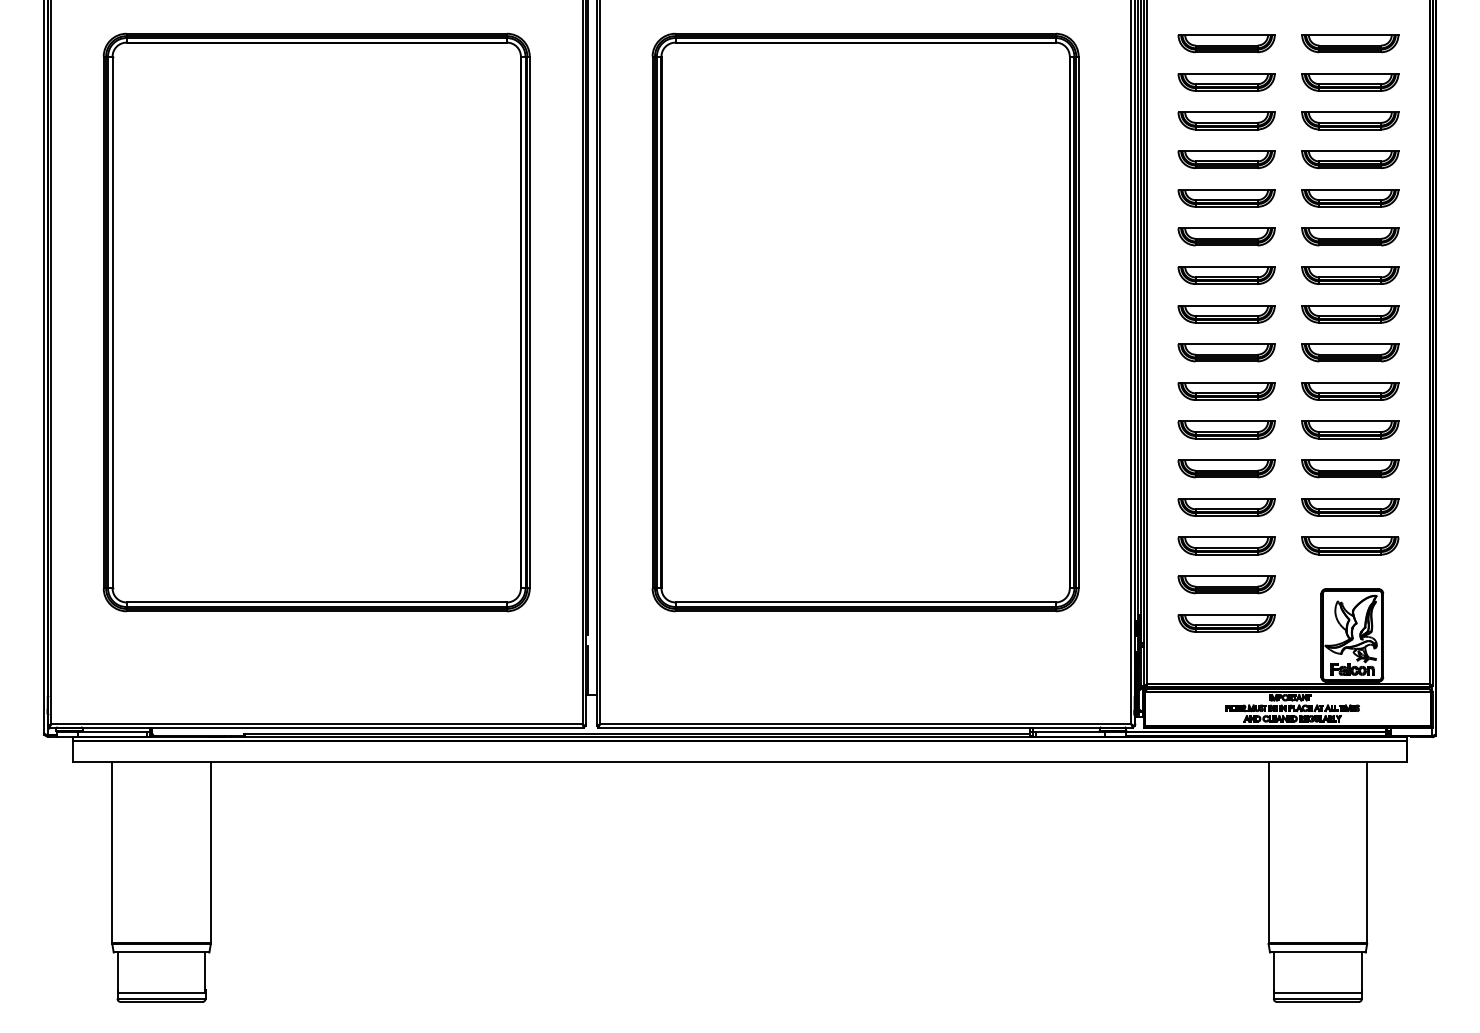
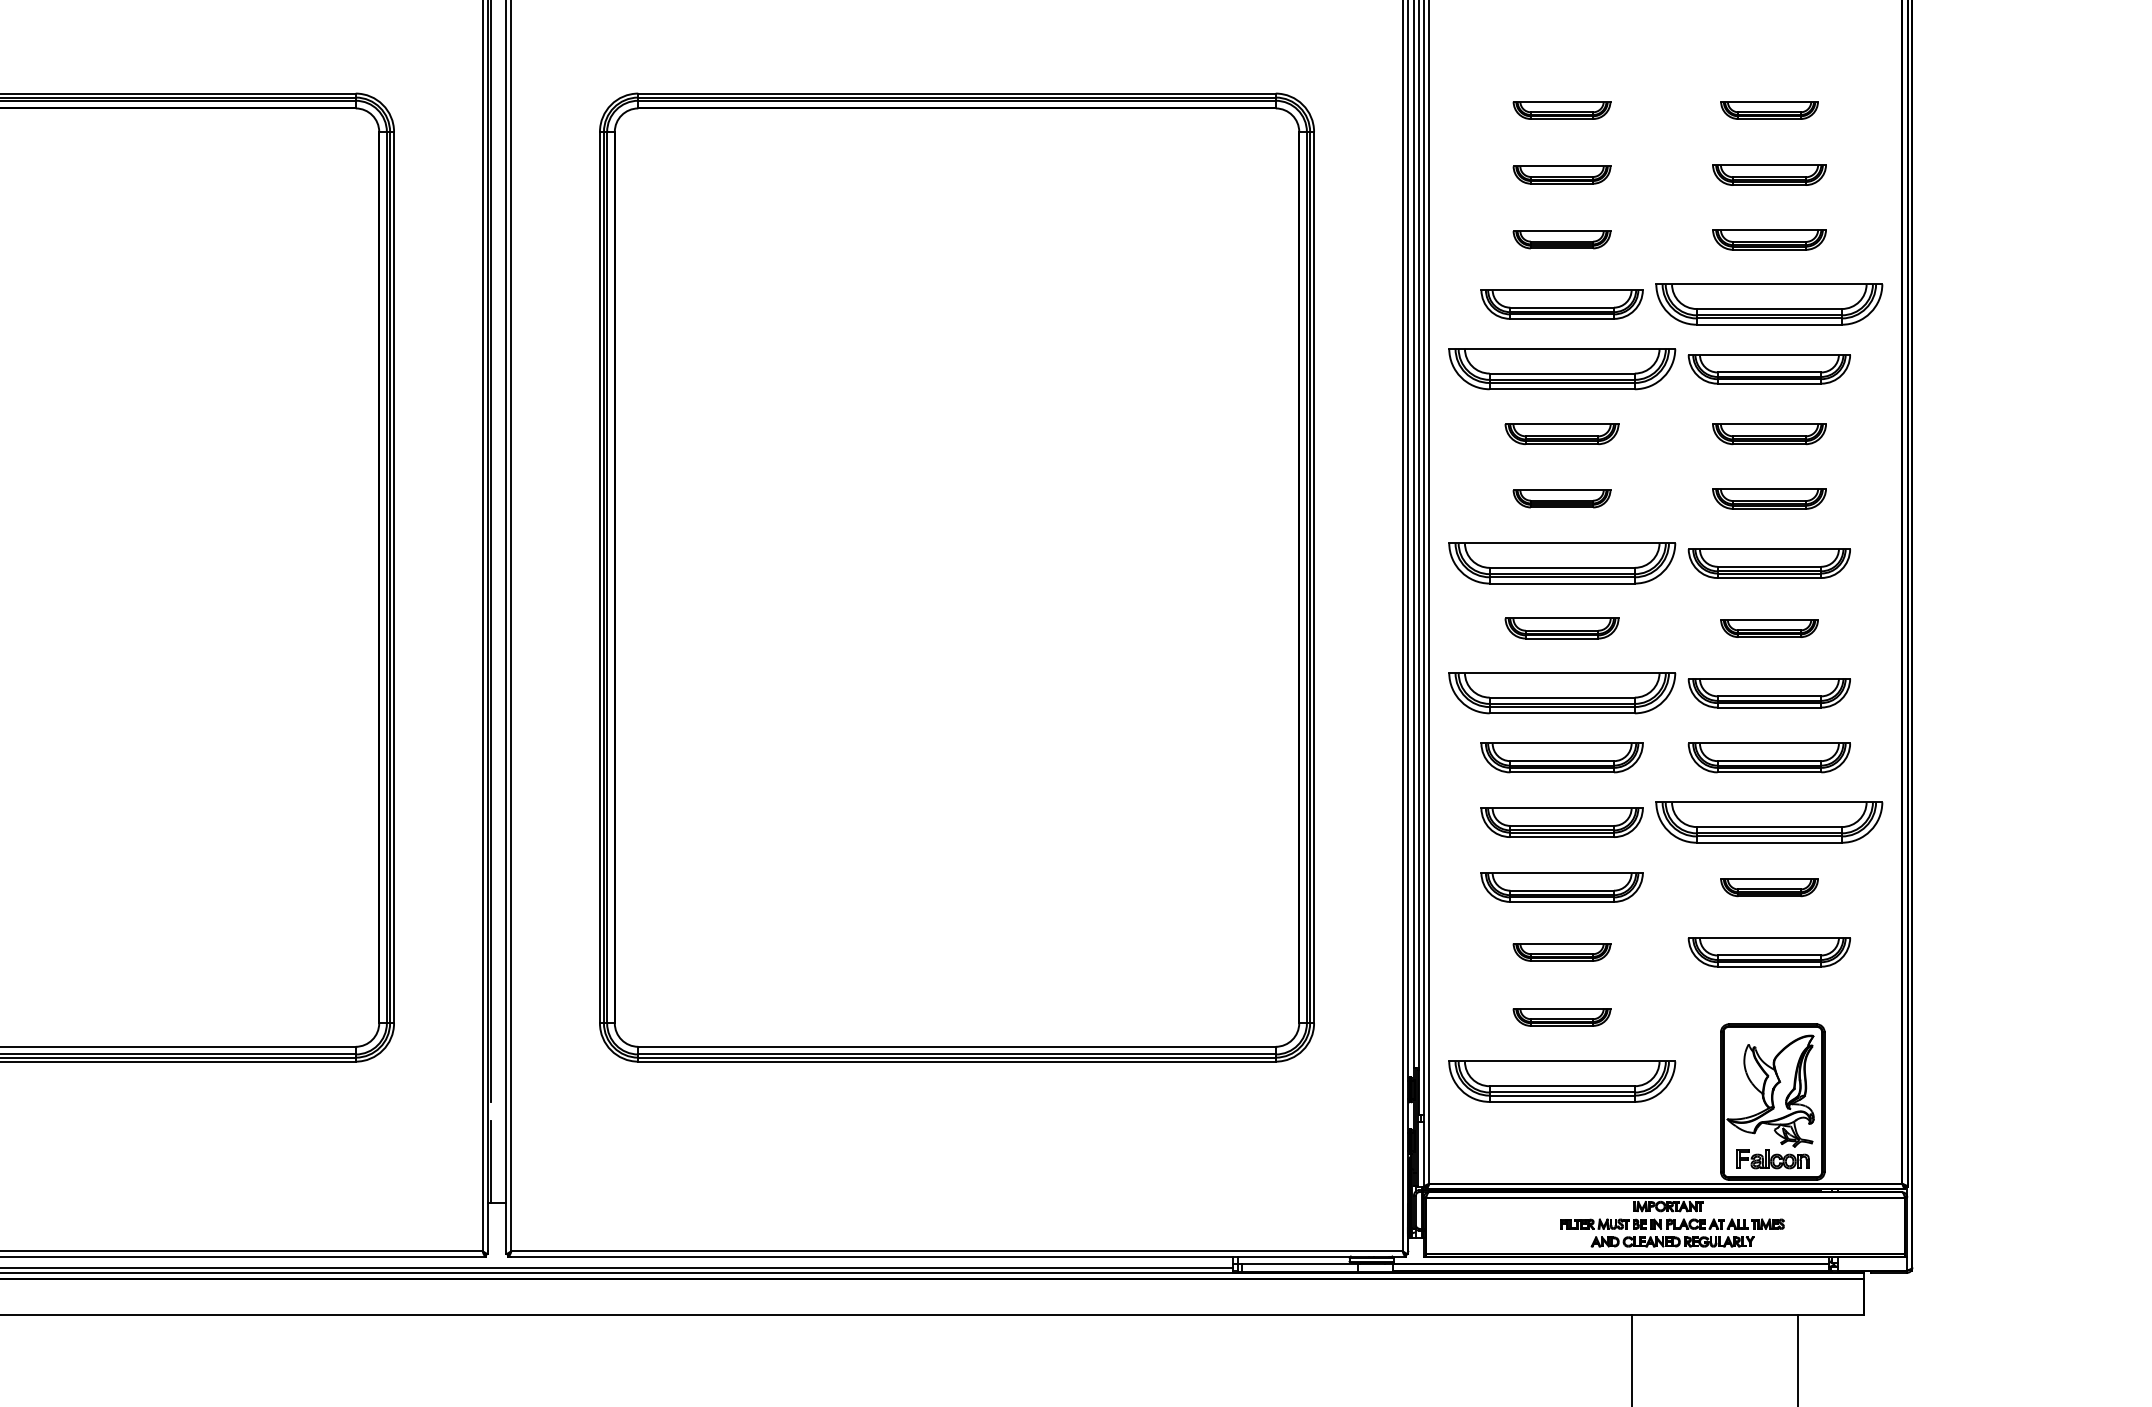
part: (1226, 43) -> (1561, 109), size x0.6
part: (1350, 43) -> (1769, 109), size x0.6
part: (1226, 82) -> (1561, 175), size x0.6
part: (1350, 82) -> (1769, 175), size x0.7
part: (1226, 120) -> (1561, 238), size x0.6
part: (1350, 120) -> (1769, 238), size x0.7
part: (1350, 159) -> (1769, 304), size x1.4
part: (1226, 198) -> (1561, 369), size x1.4
part: (1226, 236) -> (1561, 433), size x0.7
part: (1350, 236) -> (1769, 433), size x0.7
part: (1226, 275) -> (1561, 498), size x0.6
part: (1350, 275) -> (1769, 498), size x0.7
part: (1226, 314) -> (1561, 564), size x1.4
part: (1226, 352) -> (1561, 627), size x0.7
part: (1350, 352) -> (1769, 627), size x0.6
part: (1226, 391) -> (1561, 693), size x1.4
part: (1350, 468) -> (1769, 822), size x1.4
part: (1350, 507) -> (1769, 887), size x0.6
part: (1226, 545) -> (1561, 951), size x0.6
part: (1226, 584) -> (1561, 1016), size x0.6
part: (1226, 623) -> (1561, 1082), size x1.4

